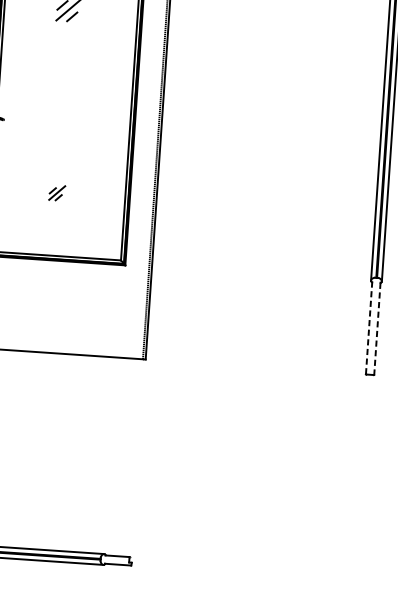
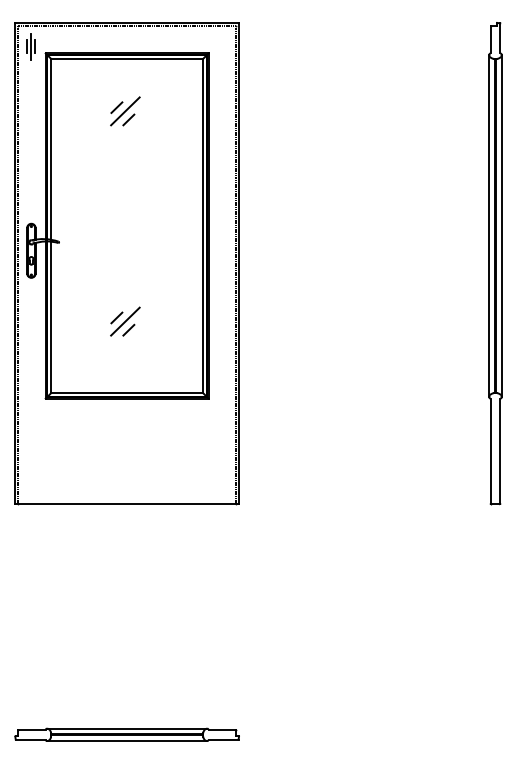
part: (57, 192) -> (125, 321), size x1.67
line: (368, 328) -> (490, 451), dashed -> solid
line: (377, 329) -> (500, 451), dashed -> solid

